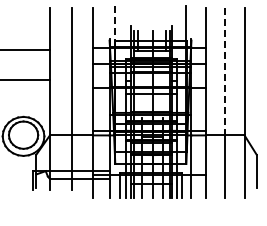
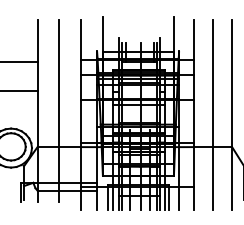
line: (115, 23) -> (103, 35), dashed -> solid
line: (225, 71) -> (213, 83), dashed -> solid

